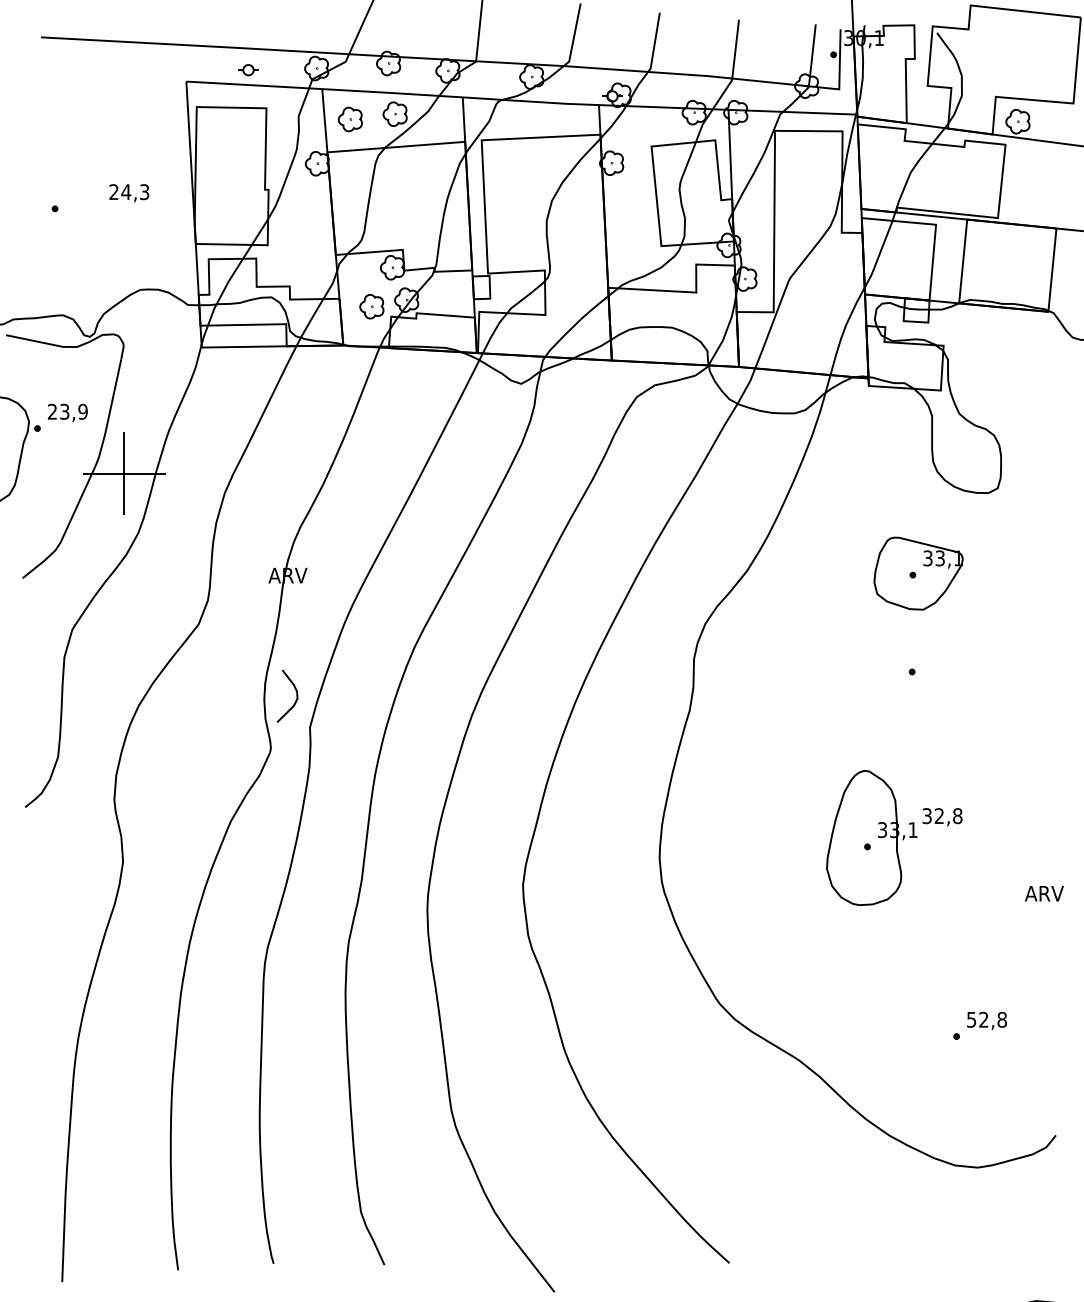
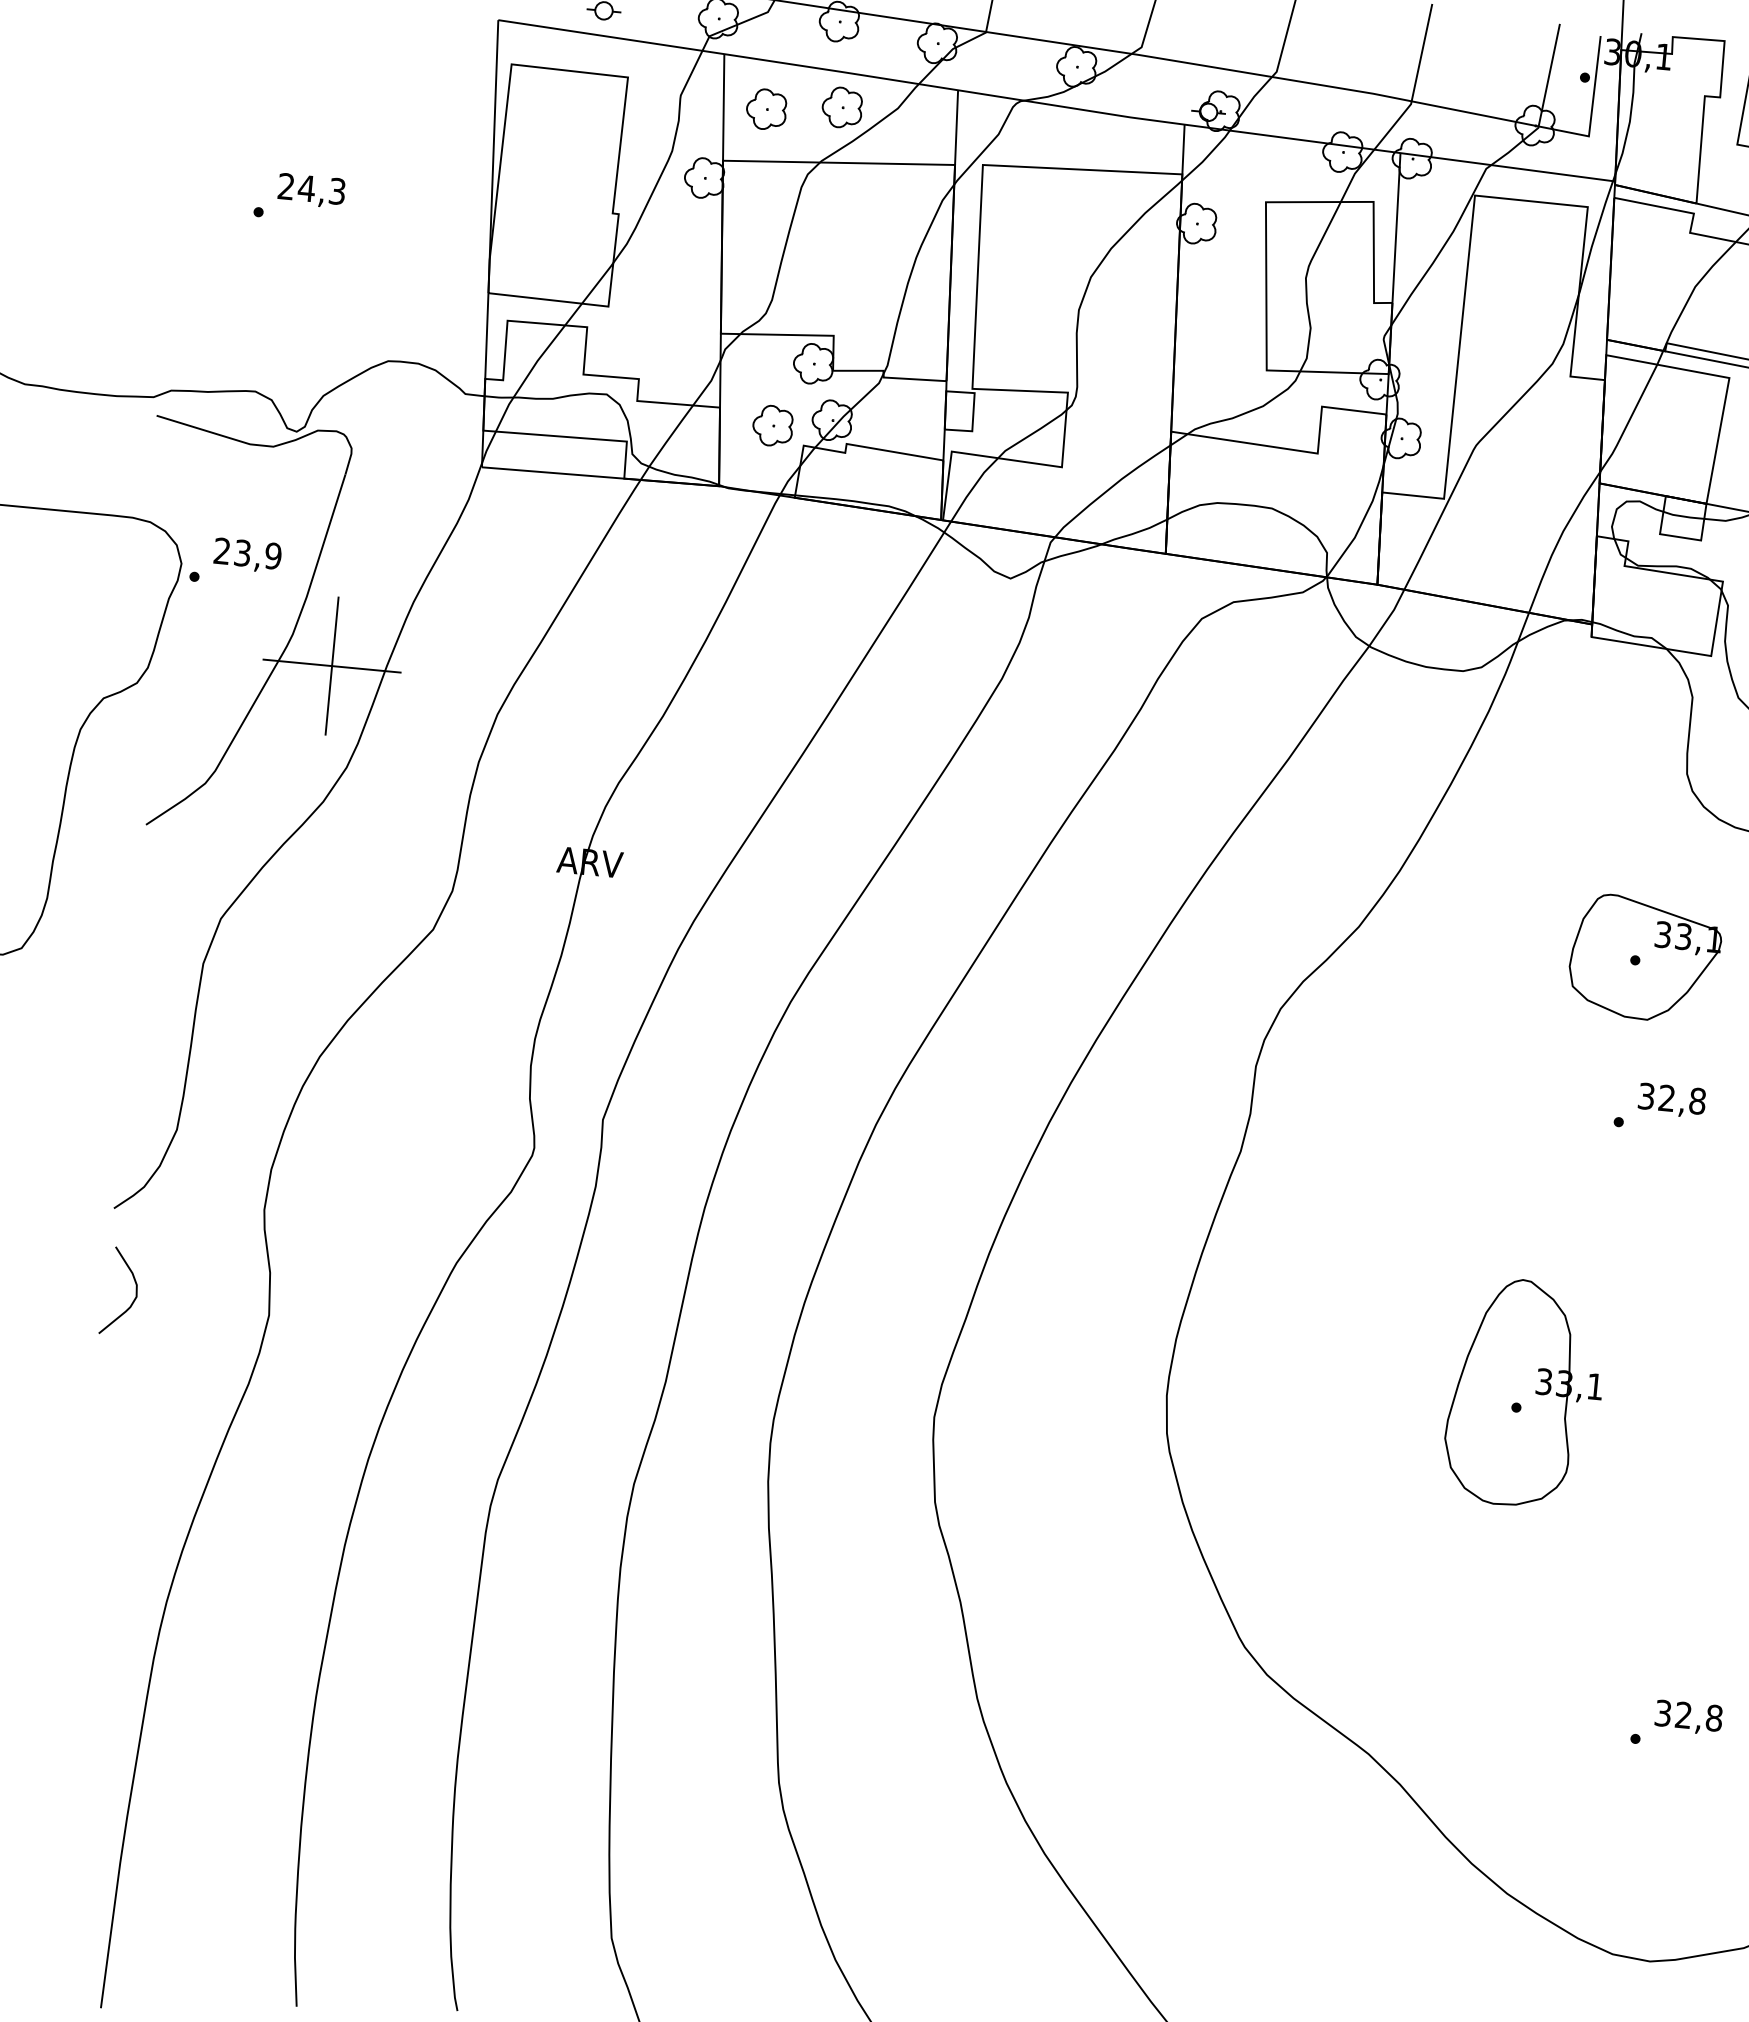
text: (129, 193) -> (311, 191), moved
curve: (296, 695) -> (135, 1291), moved
text: (942, 817) -> (1671, 1101), moved
text: (971, 1018) -> (1663, 1711), 52,8 -> 32,8

